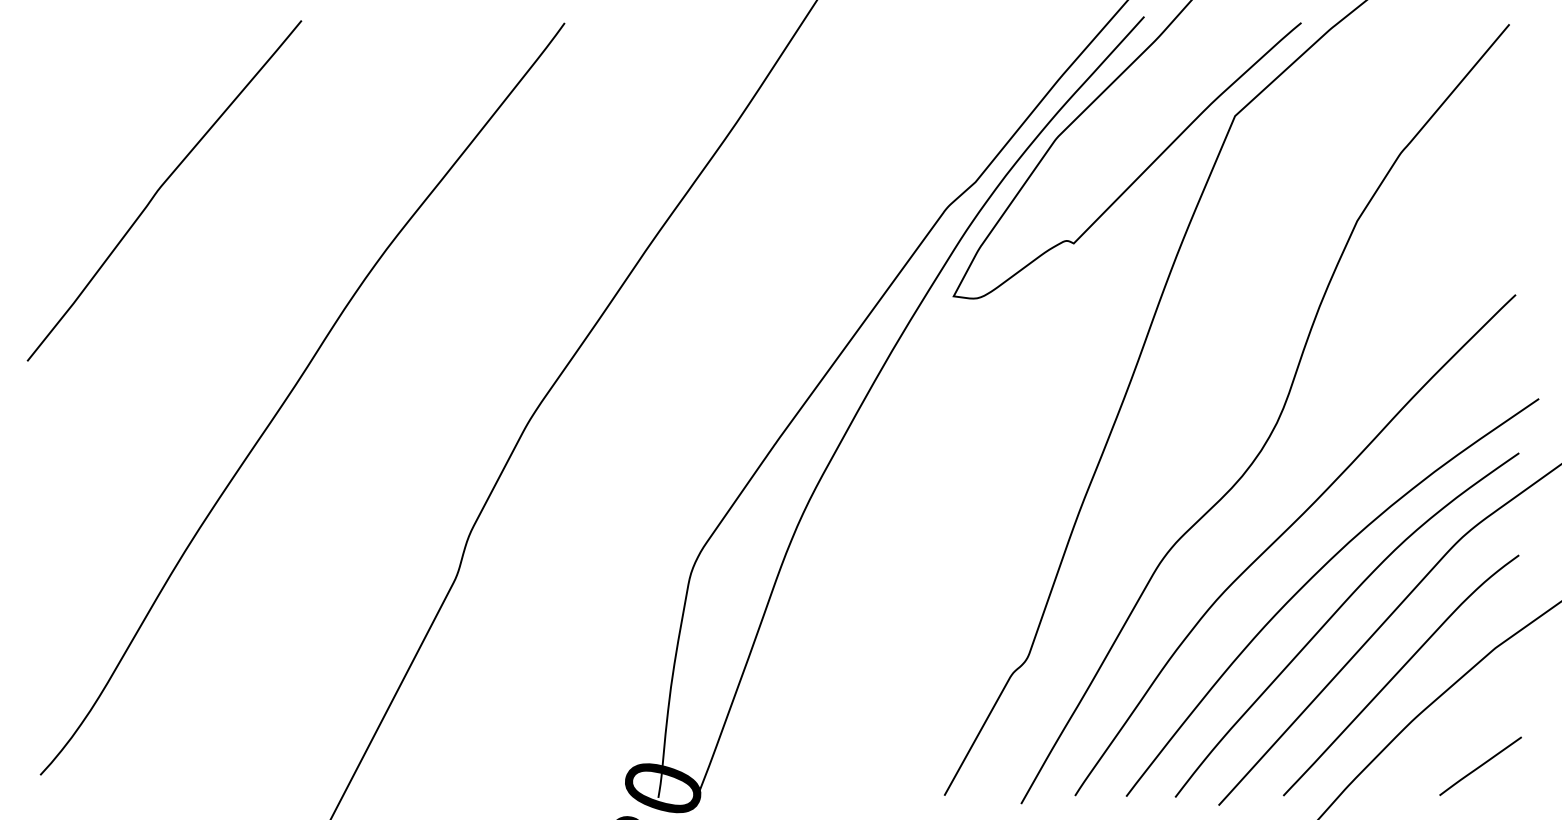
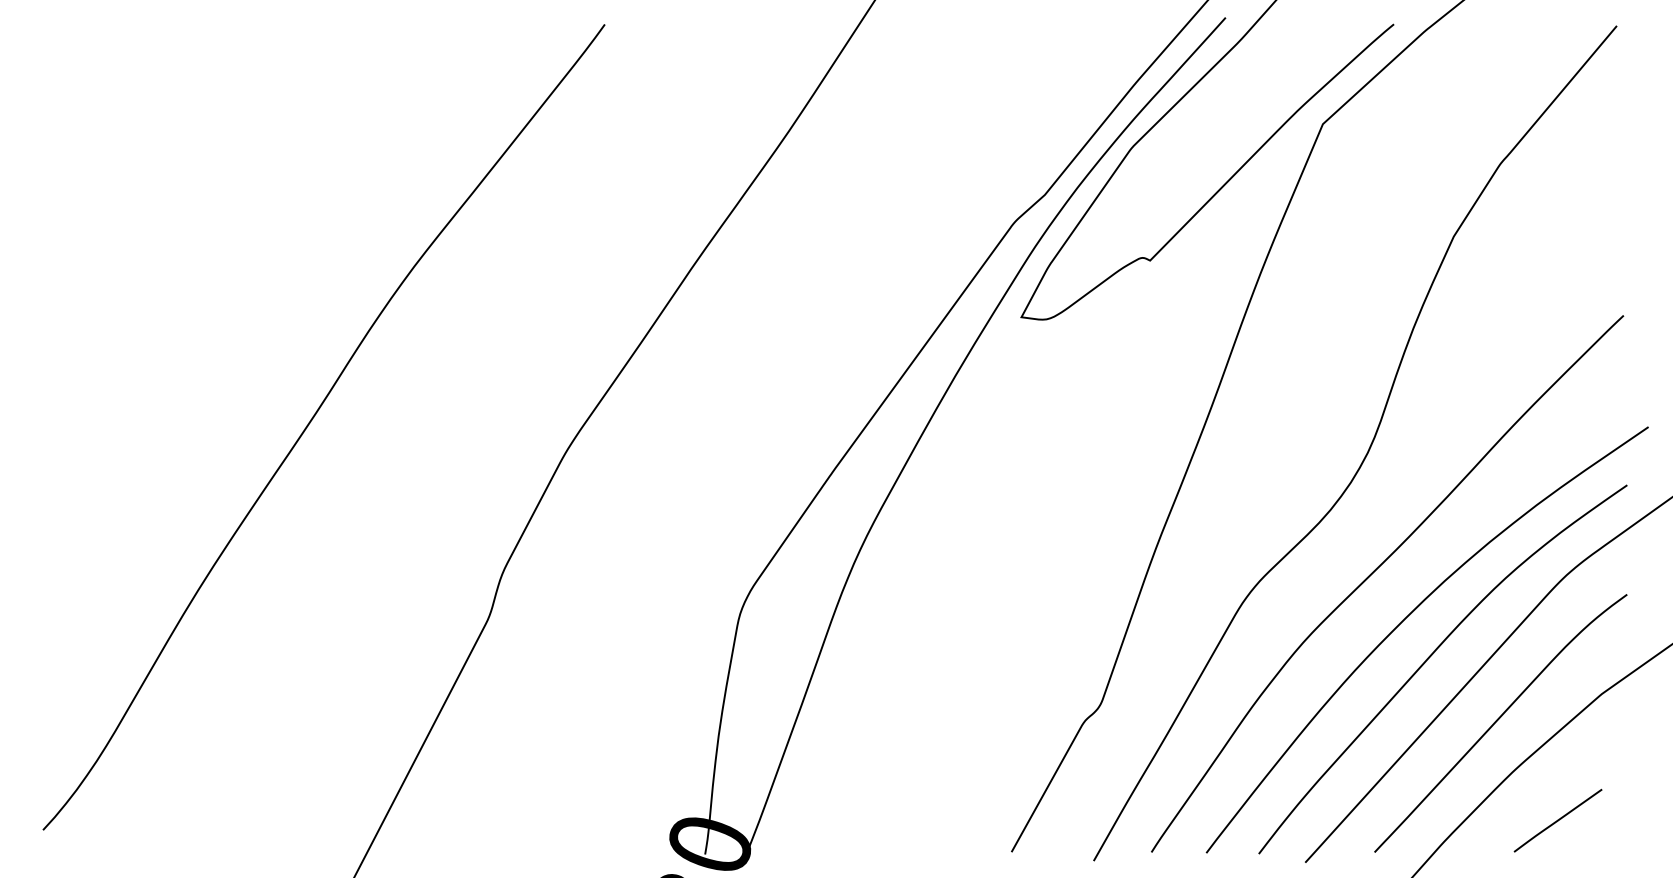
curve: (161, 187) -> (172, 200), removed
line: (1480, 766) -> (1557, 820), moved

